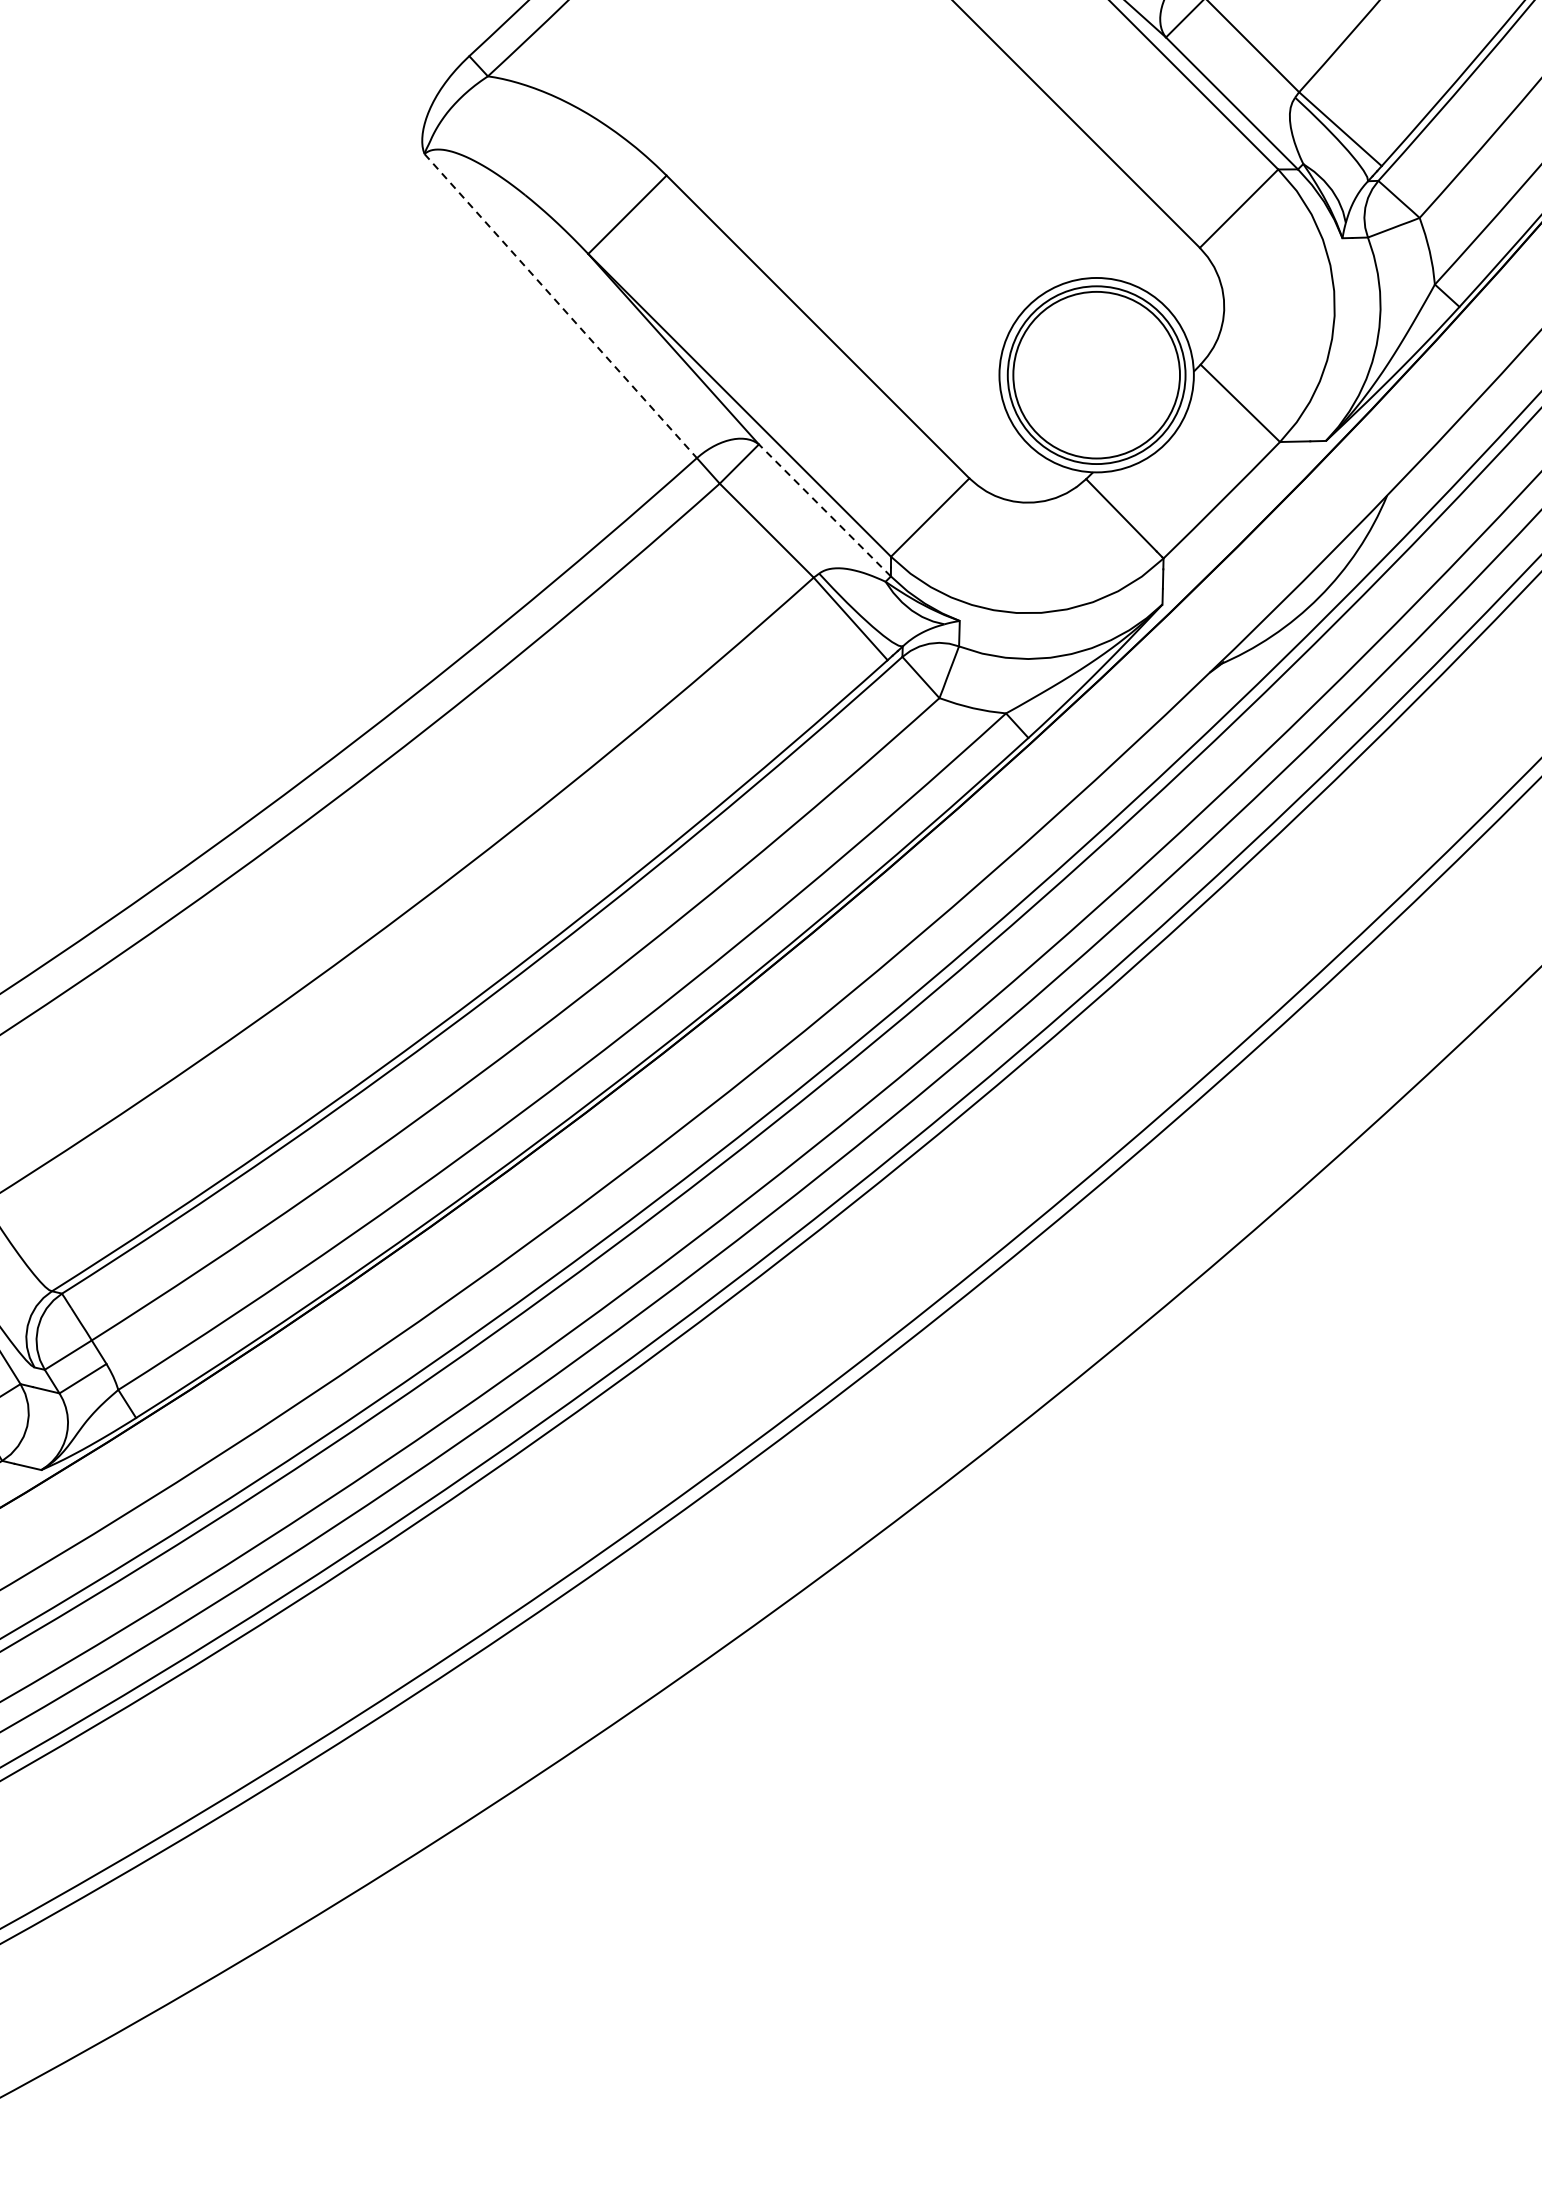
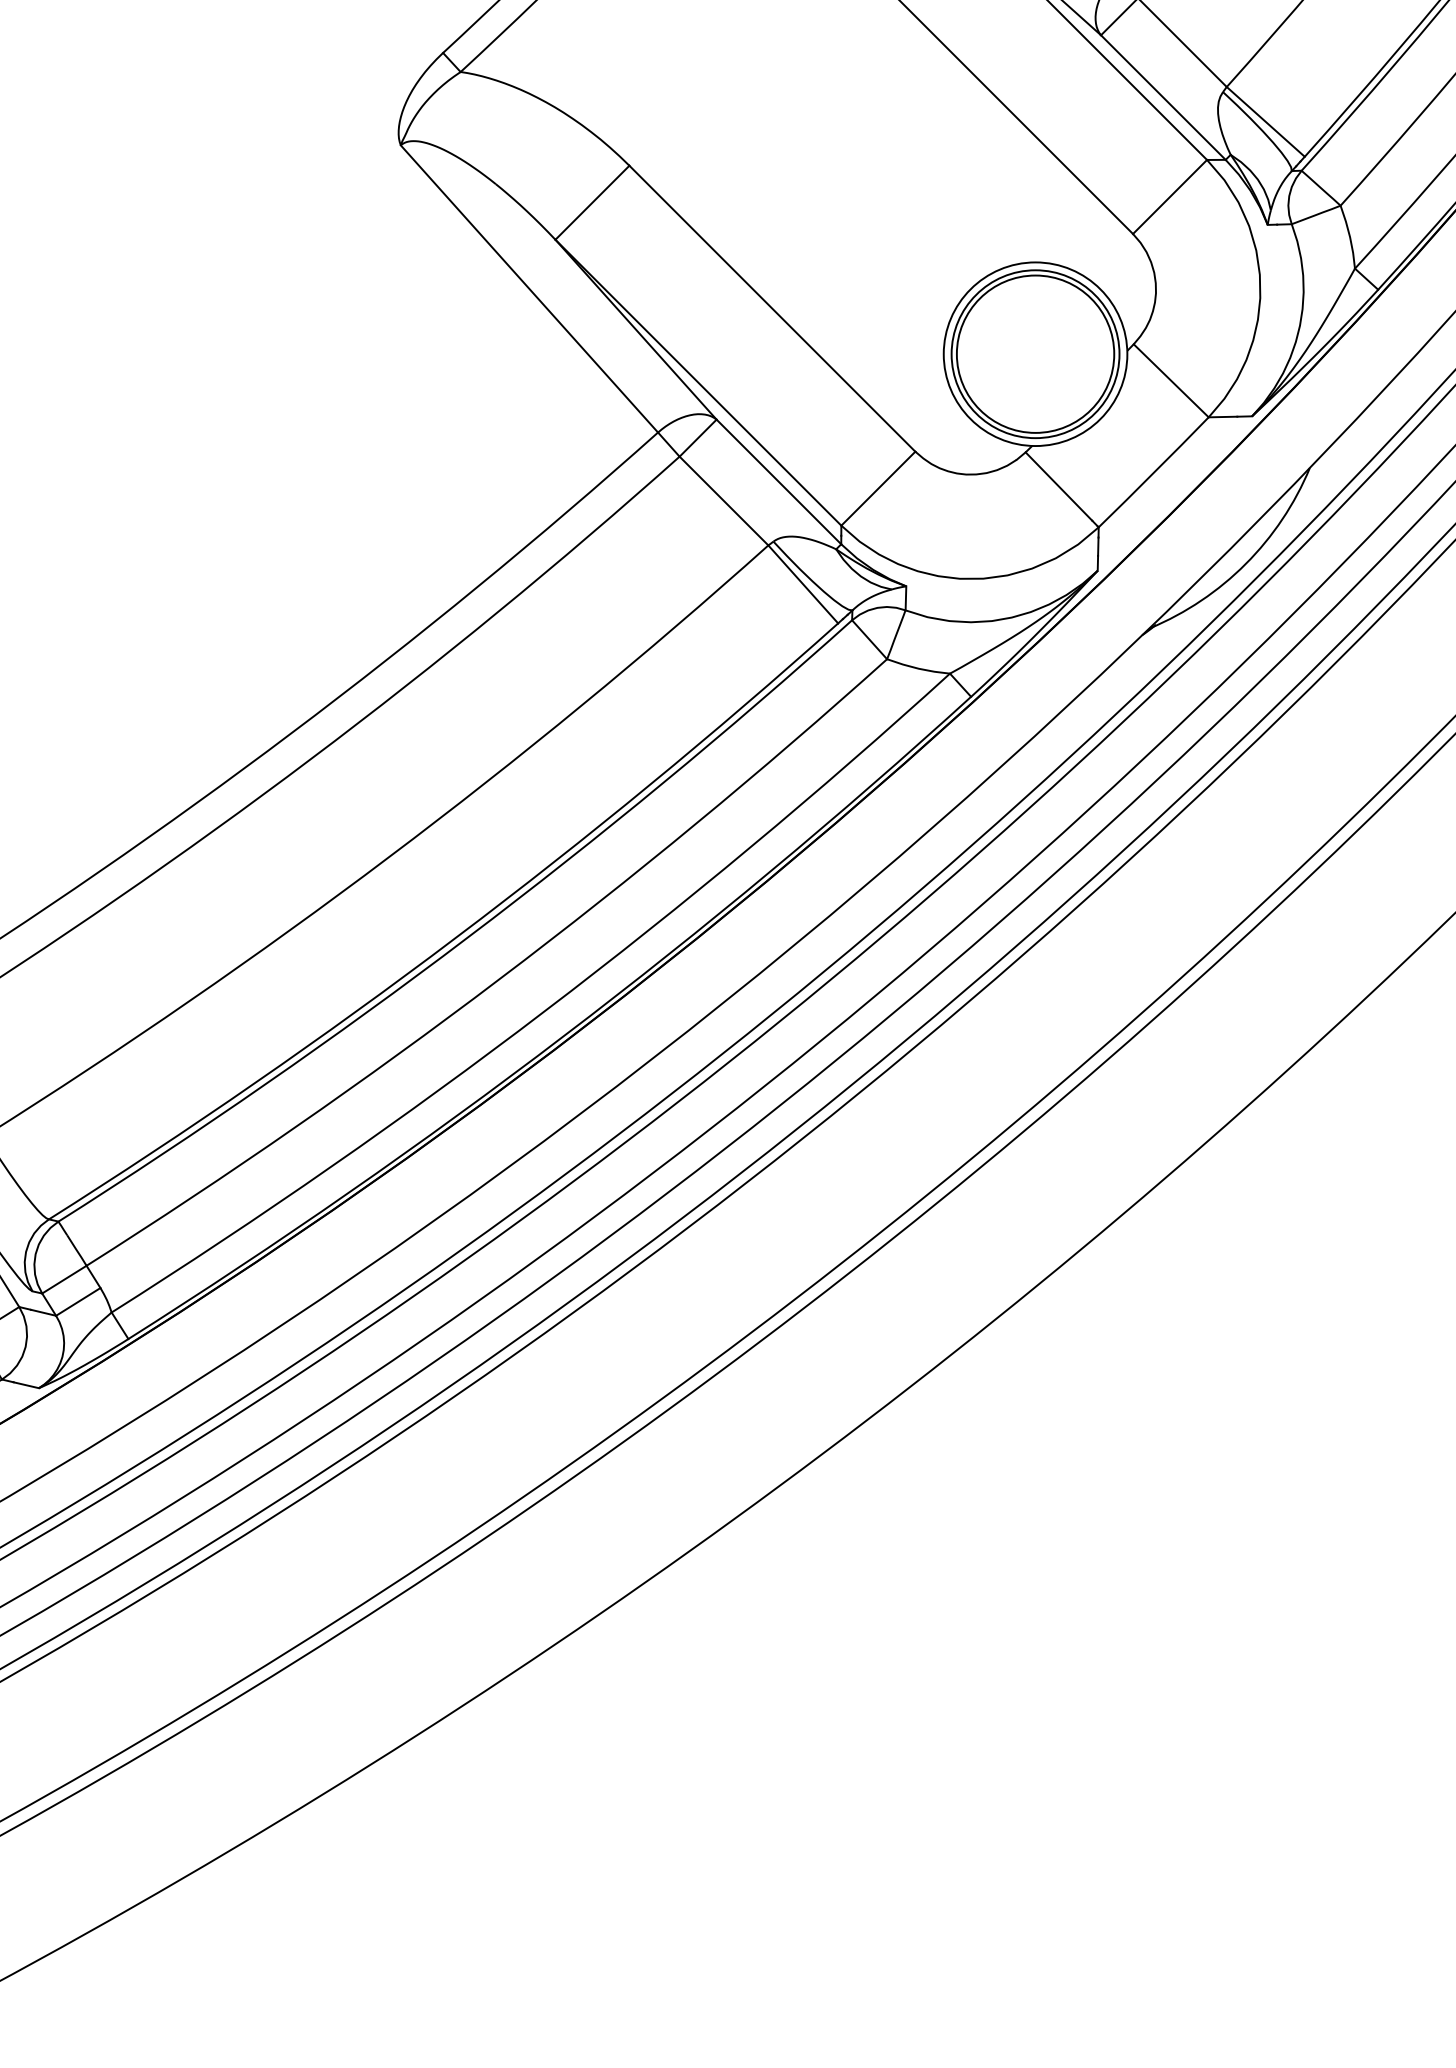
line: (560, 306) -> (529, 289), dashed -> solid
line: (824, 509) -> (778, 481), dashed -> solid

